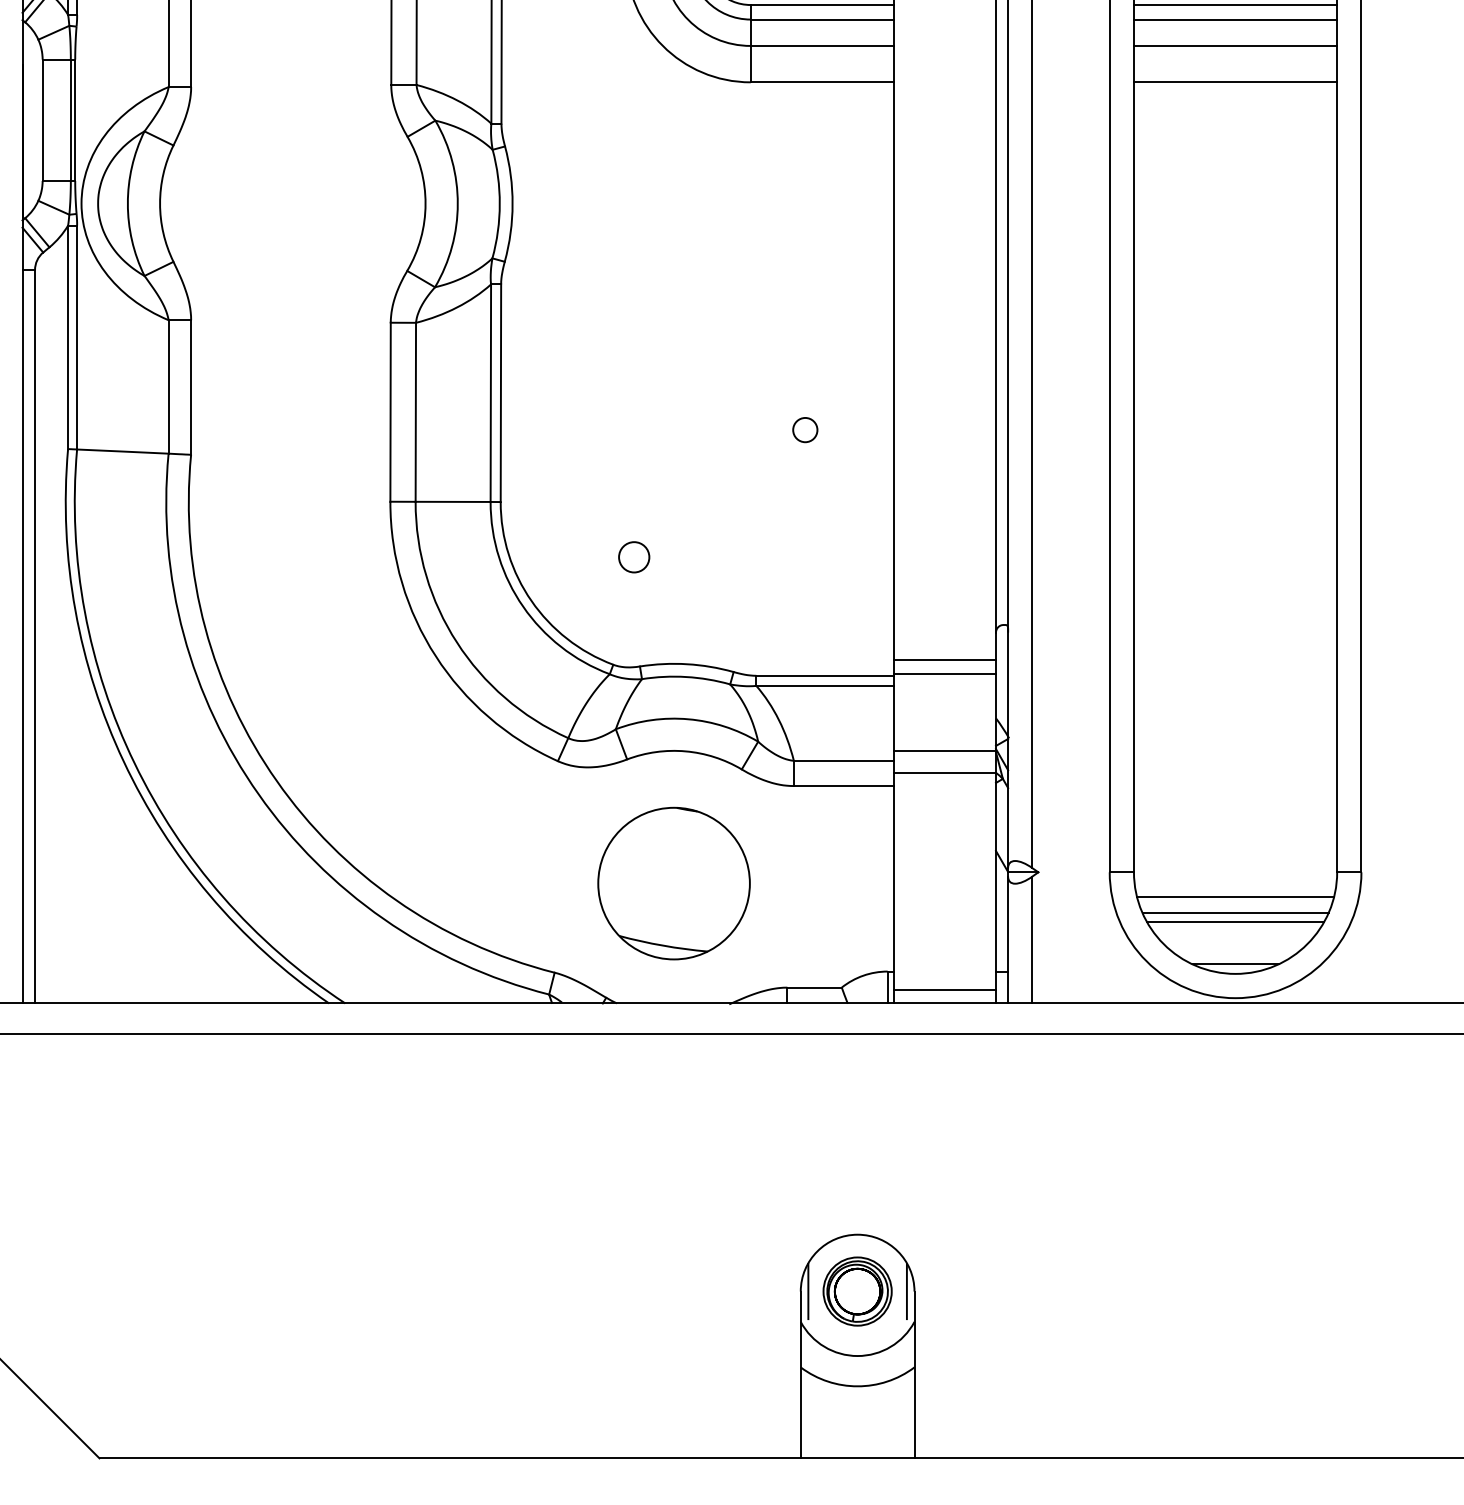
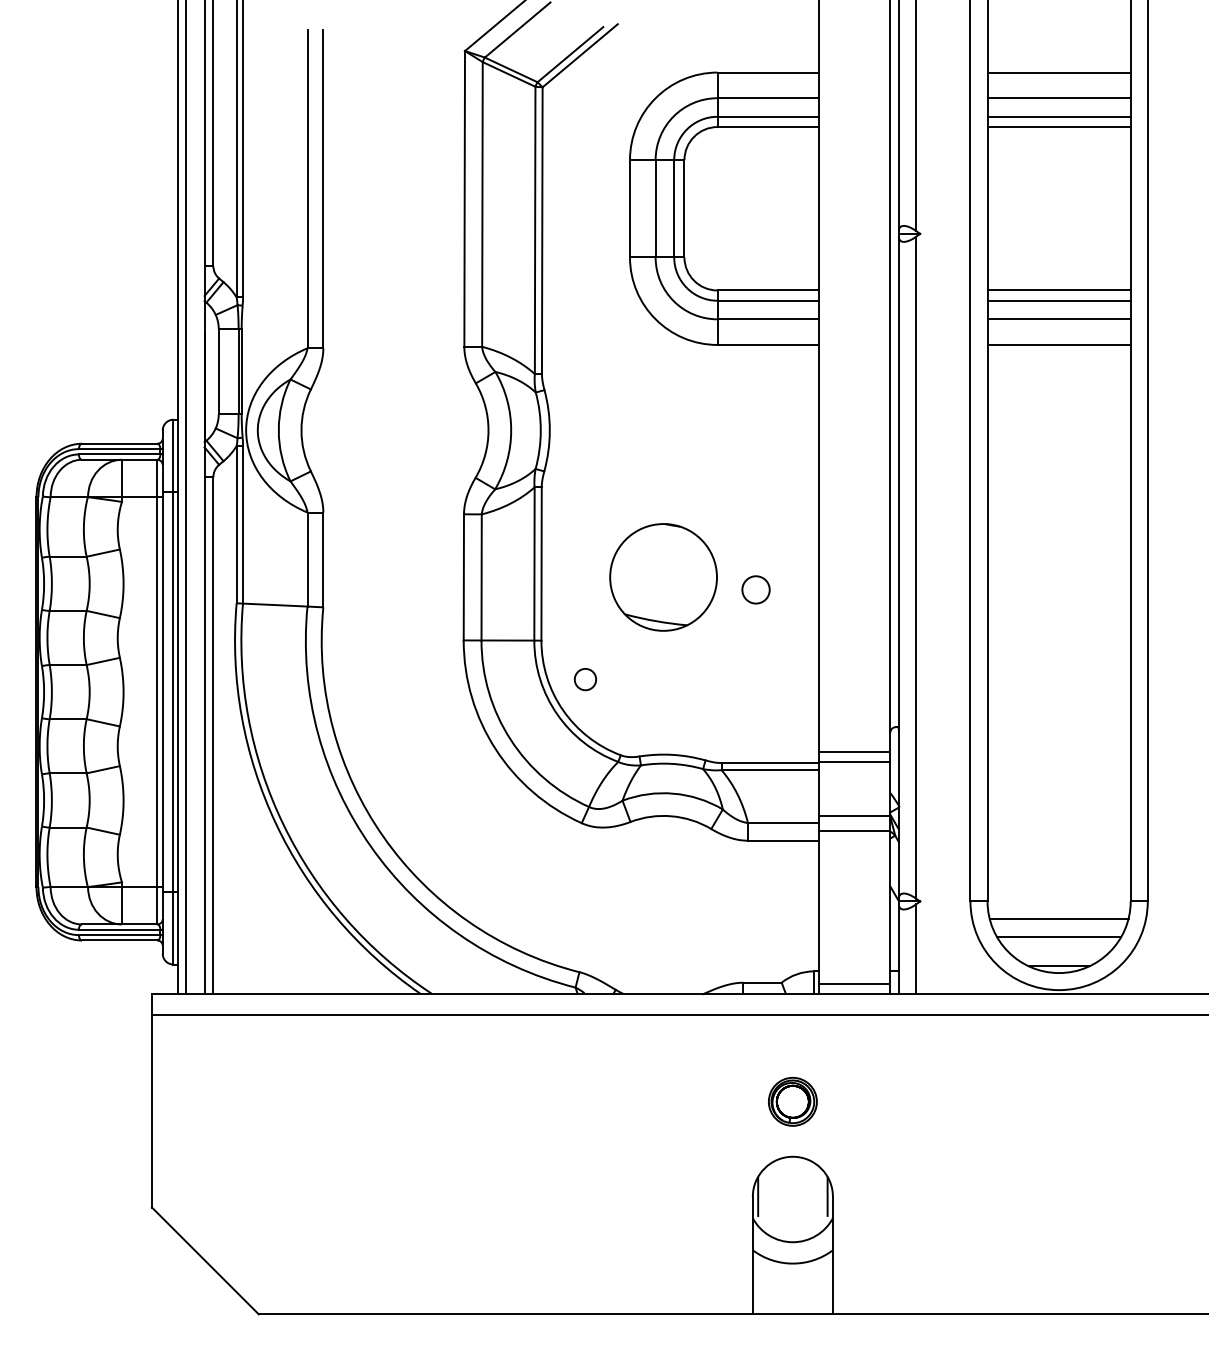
circle: (804, 429) -> (755, 589), size x1.6
circle: (634, 557) -> (585, 679), moved
part: (673, 883) -> (663, 577), moved
line: (1234, 913) -> (1058, 930), removed
part: (857, 1291) -> (792, 1101), moved

